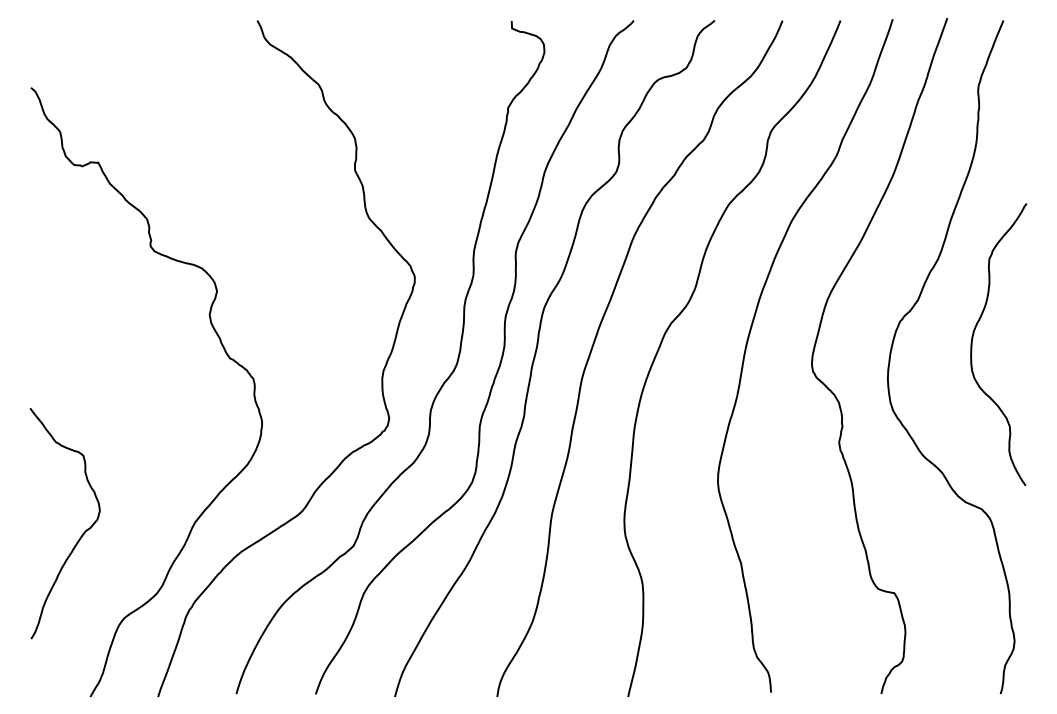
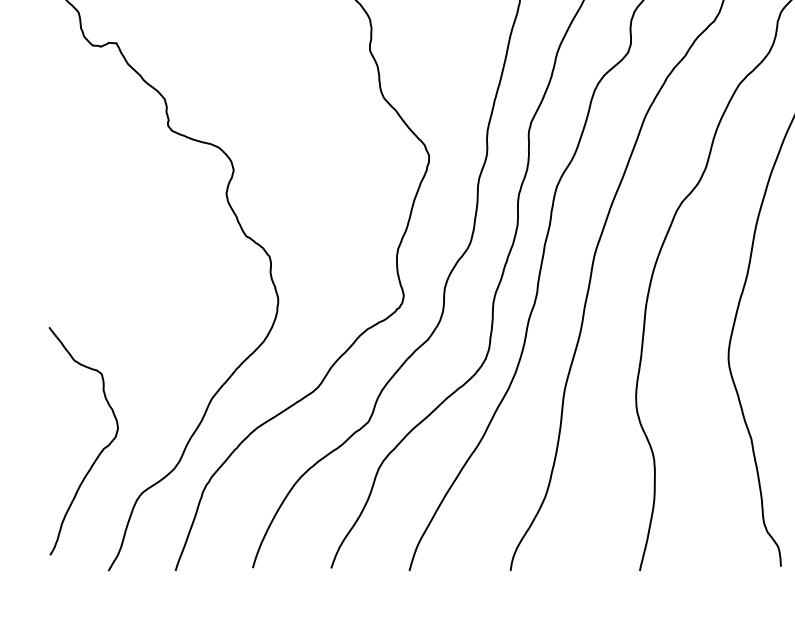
curve: (82, 533) -> (100, 450), moved

